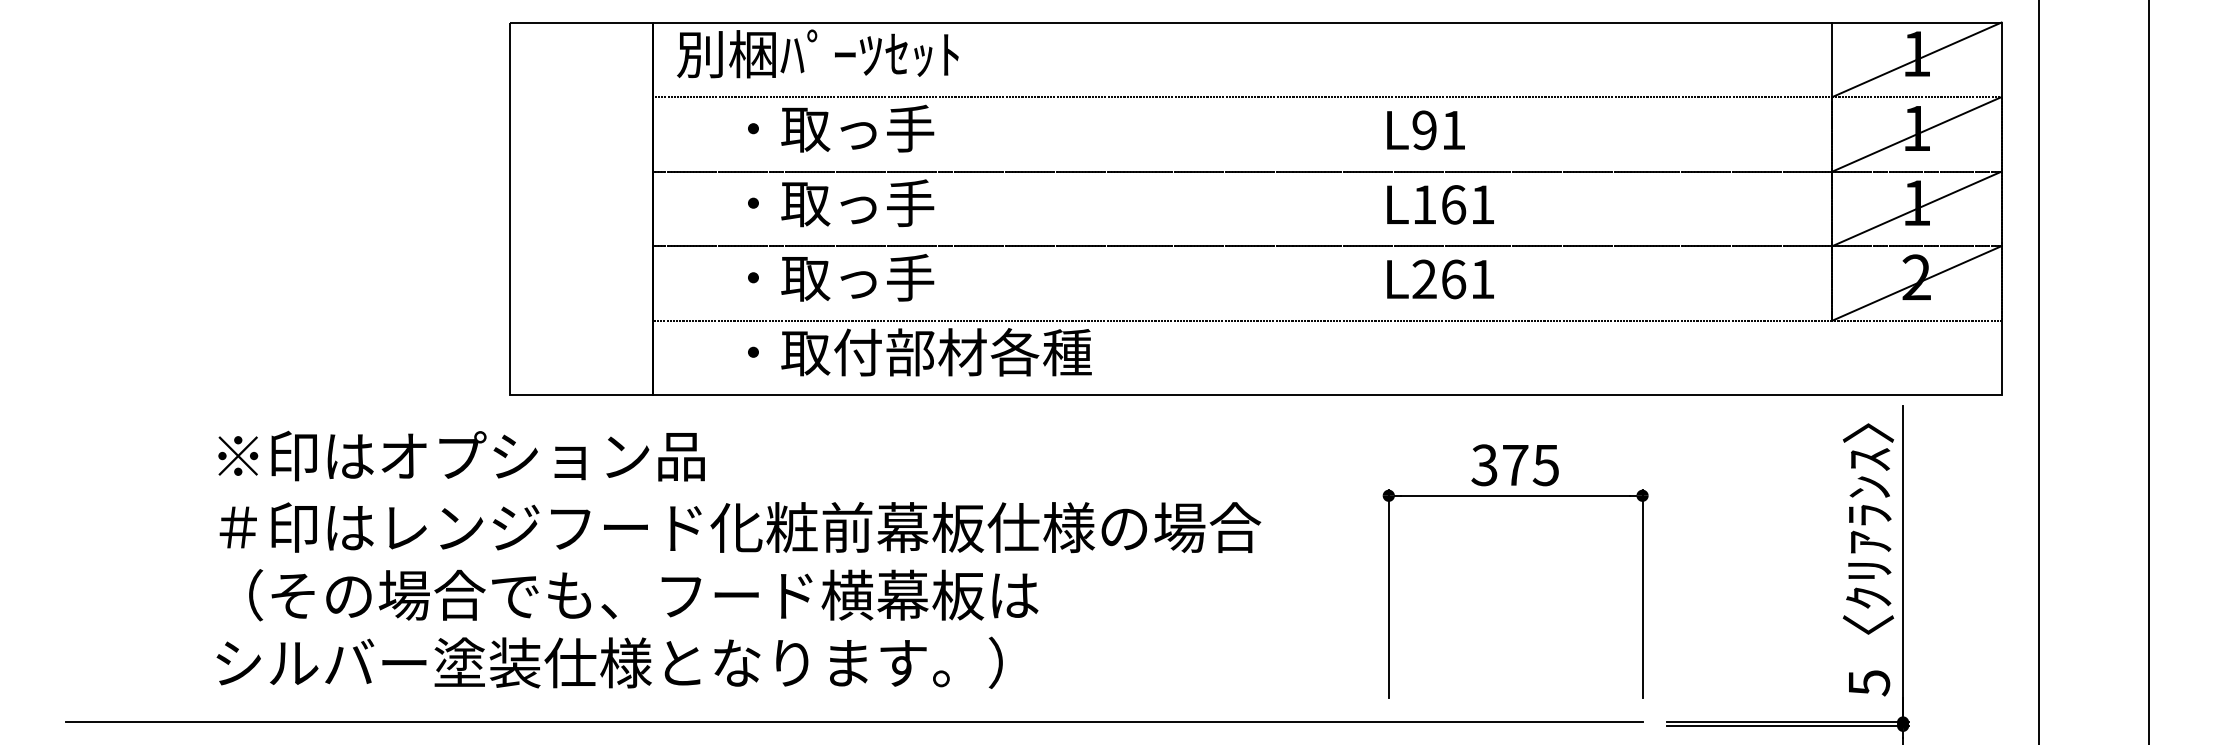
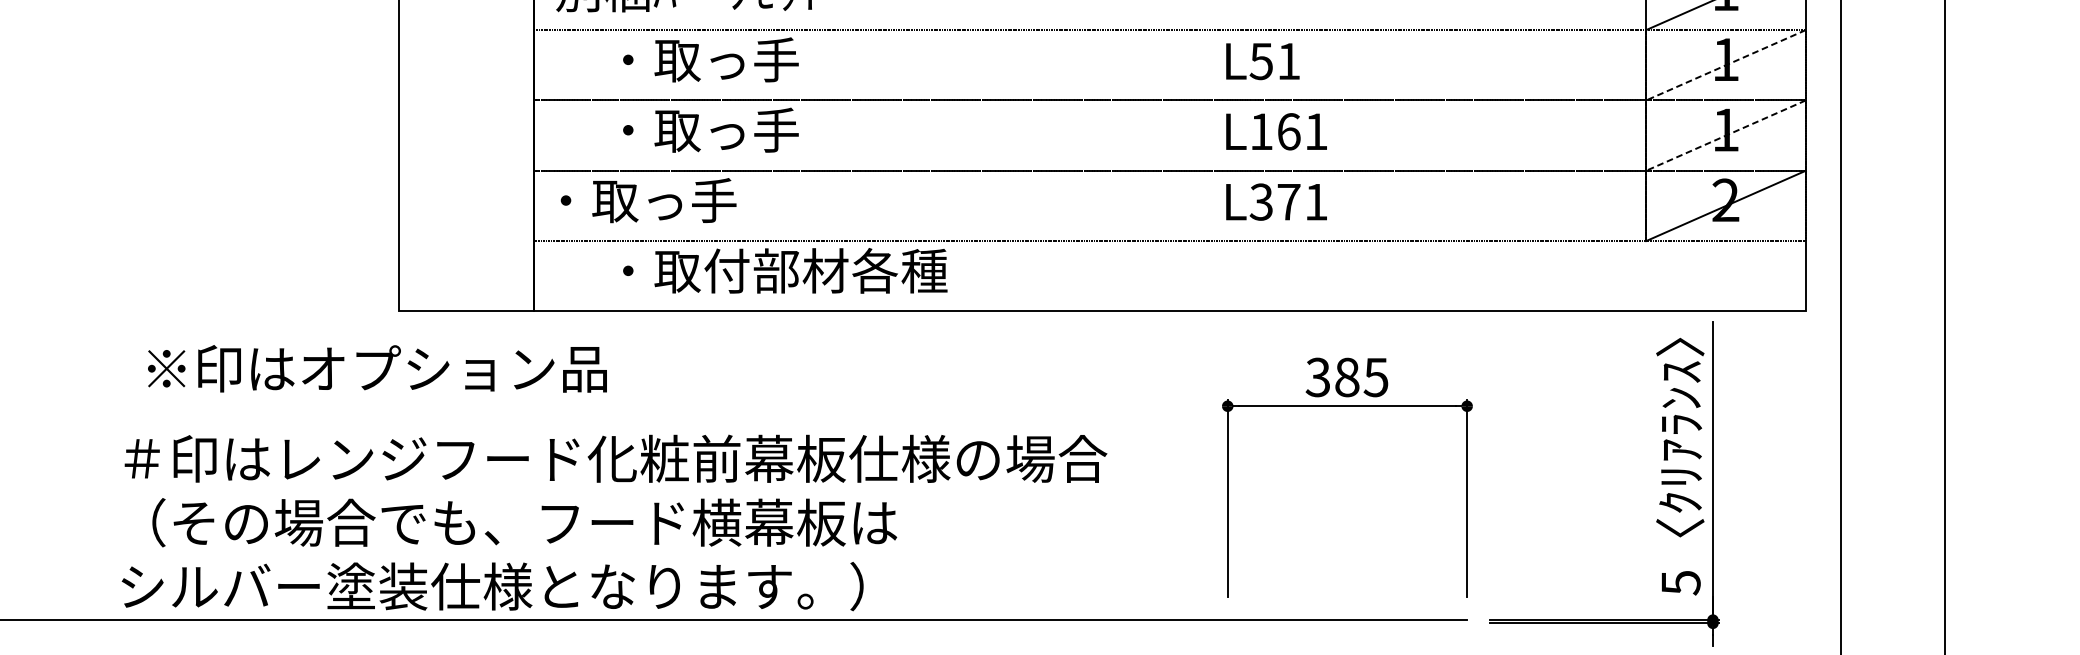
text: (1424, 130) -> (1261, 61), L91 -> L51
line: (1916, 134) -> (1725, 65), solid -> dashed
line: (1916, 209) -> (1725, 136), solid -> dashed
text: (841, 277) -> (649, 200), moved
text: (1439, 279) -> (1275, 202), L261 -> L371
text: (461, 455) -> (377, 368), moved
text: (1515, 465) -> (1347, 377), 375 -> 385
text: (738, 595) -> (614, 522), moved

